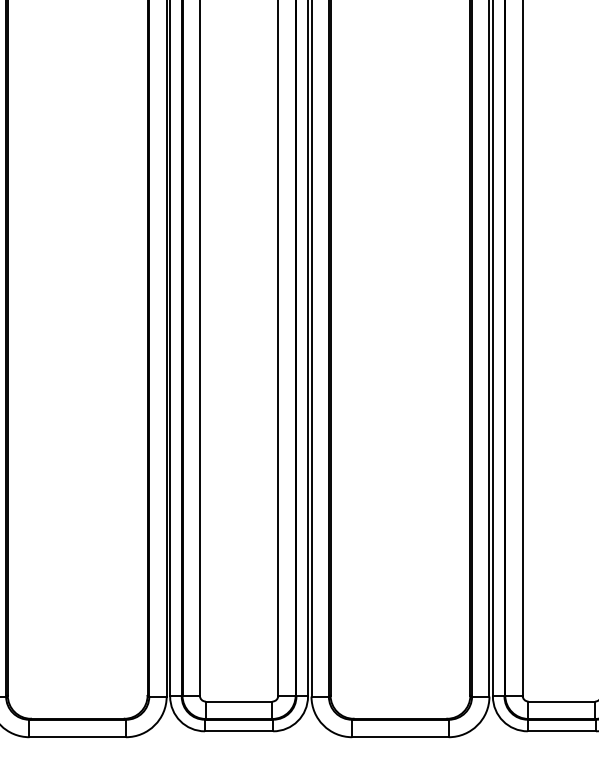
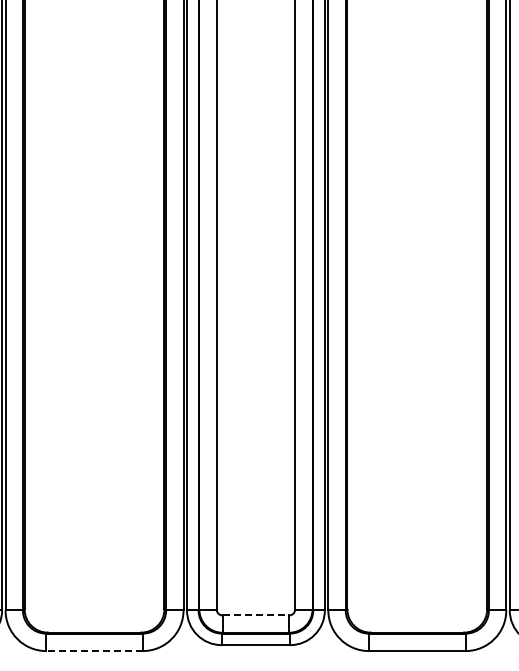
line: (239, 701) -> (256, 615), solid -> dashed
line: (77, 737) -> (94, 651), solid -> dashed

